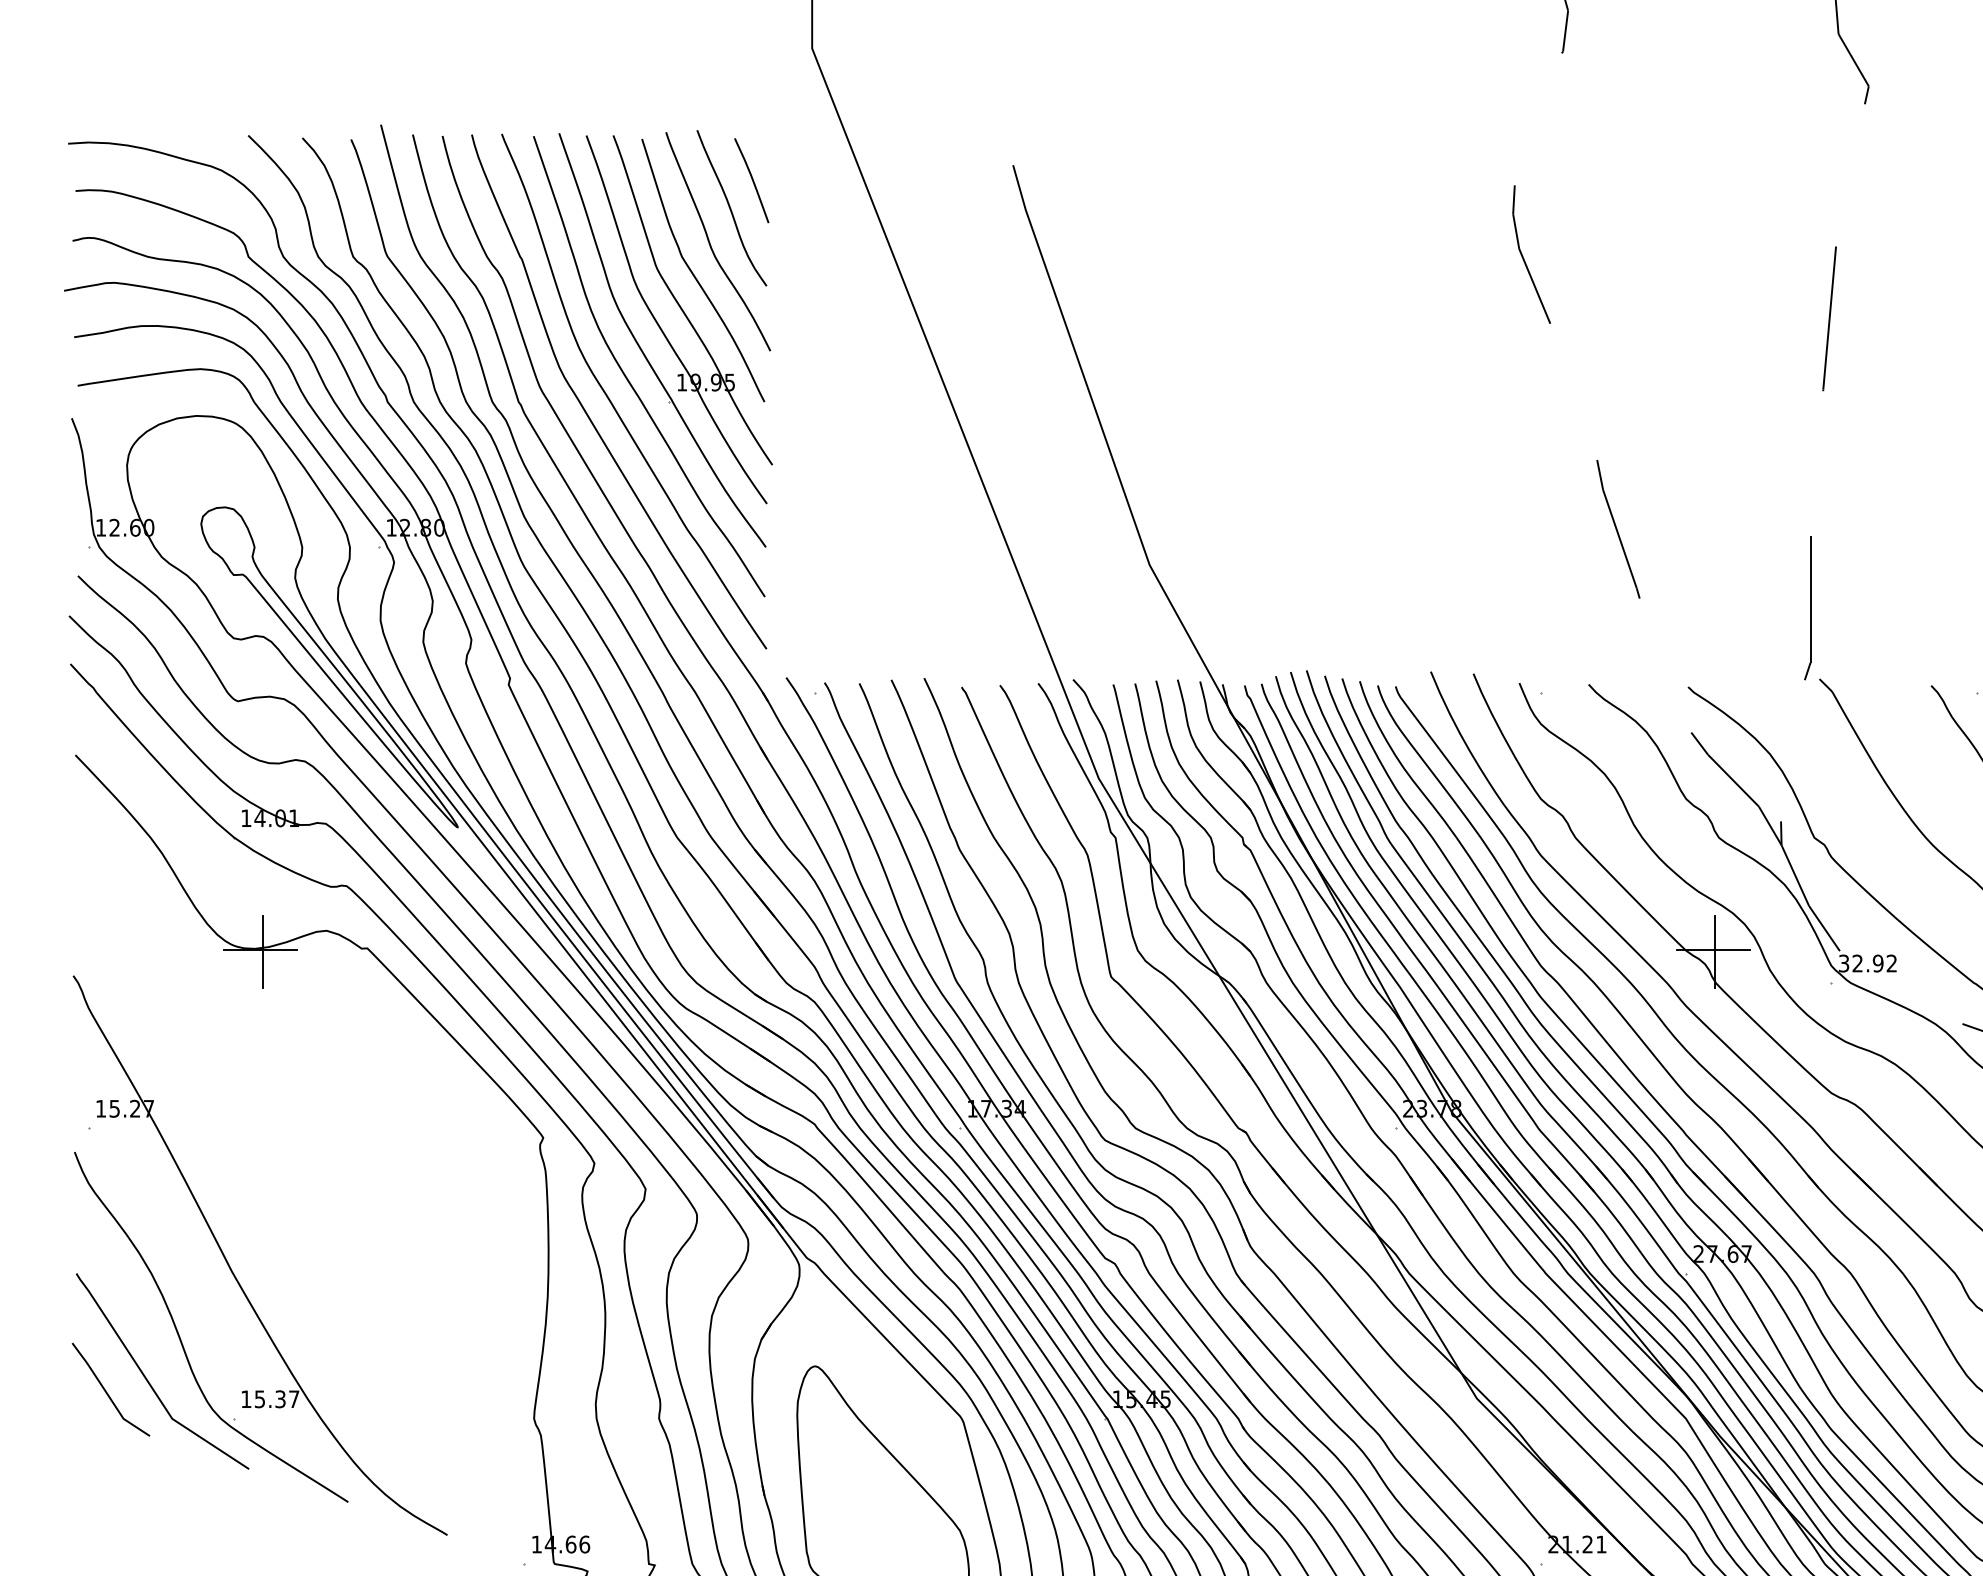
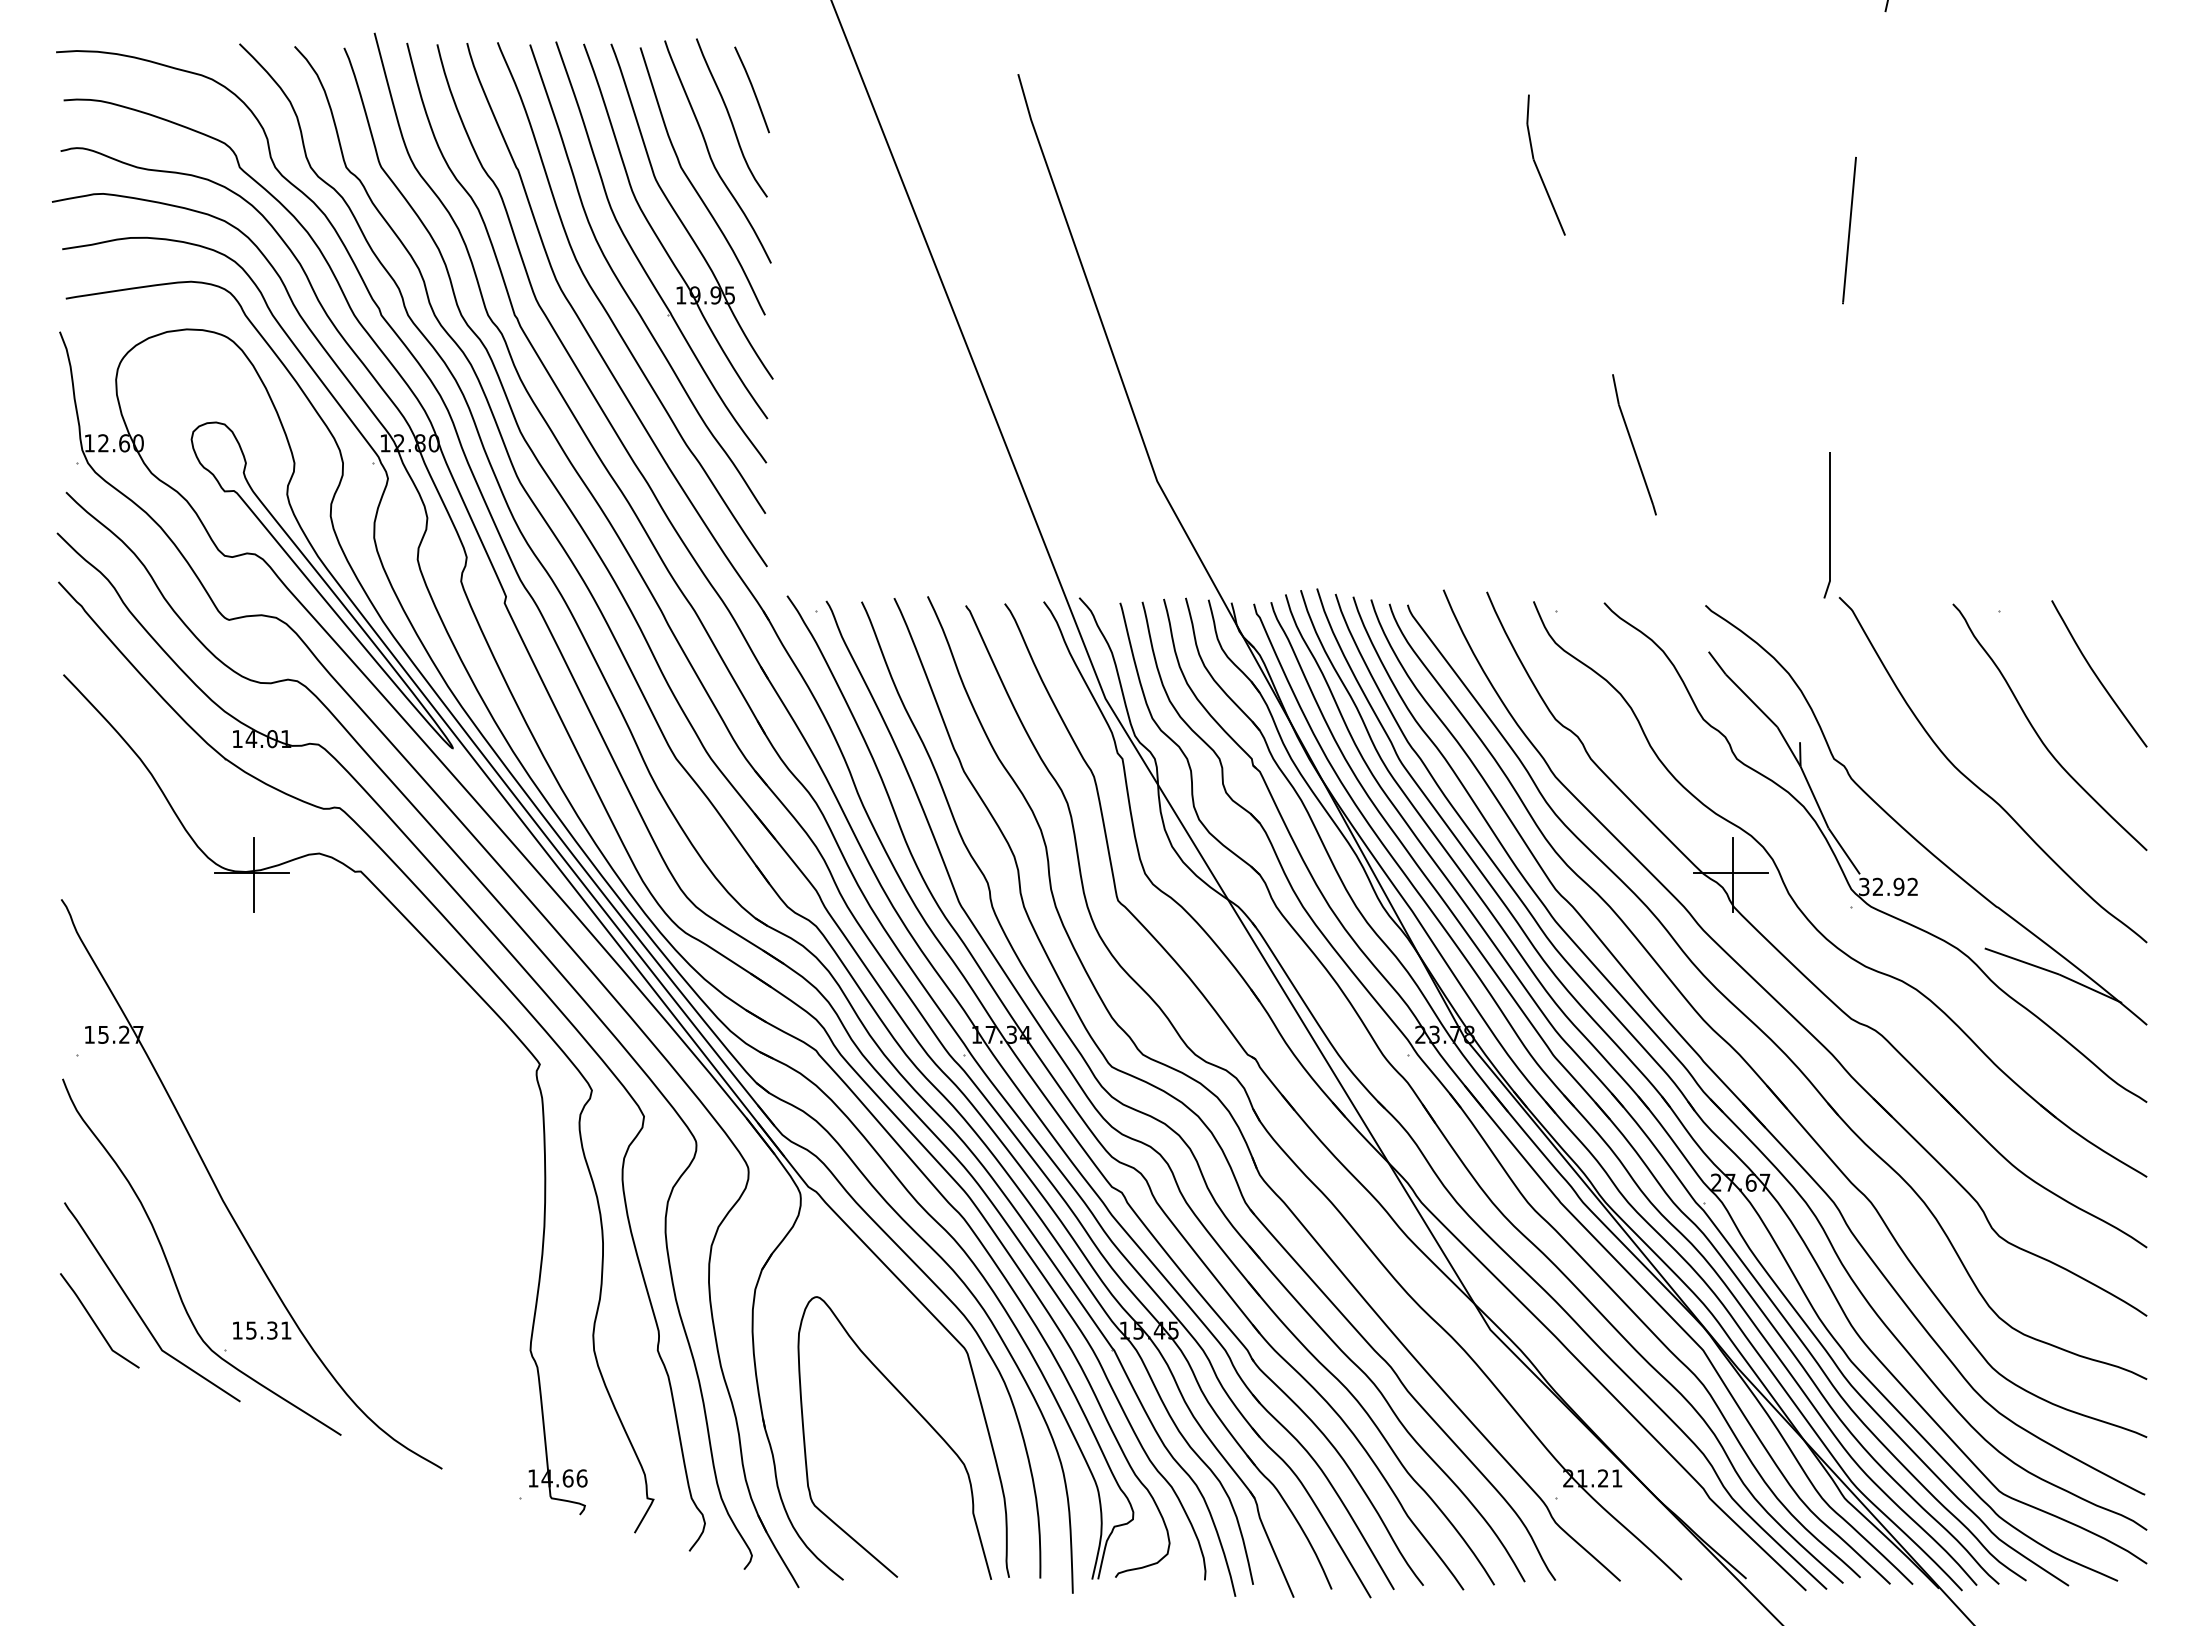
text: (294, 1399) -> (286, 1330), 15.37 -> 15.31

